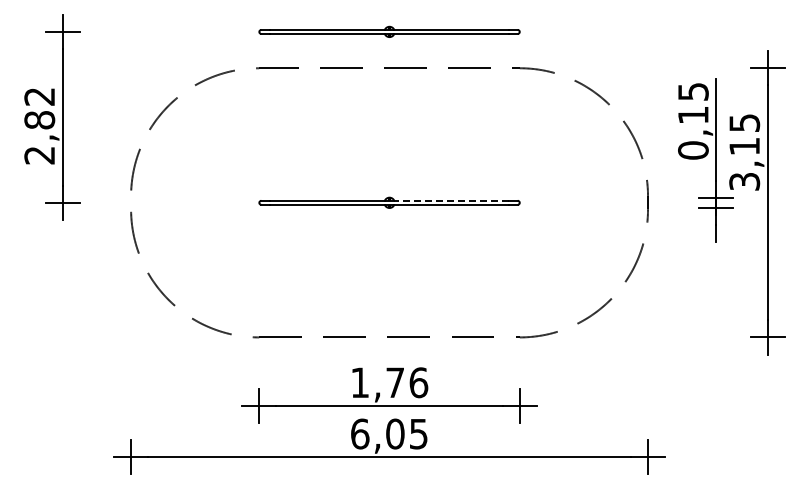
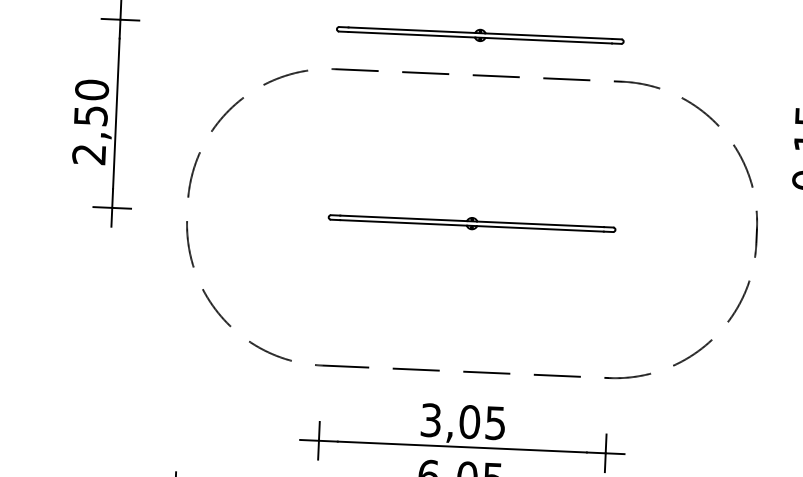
text: (39, 108) -> (91, 102), 2,82 -> 2,50
line: (451, 200) -> (540, 224), dashed -> solid
text: (389, 382) -> (463, 421), 1,76 -> 3,05

